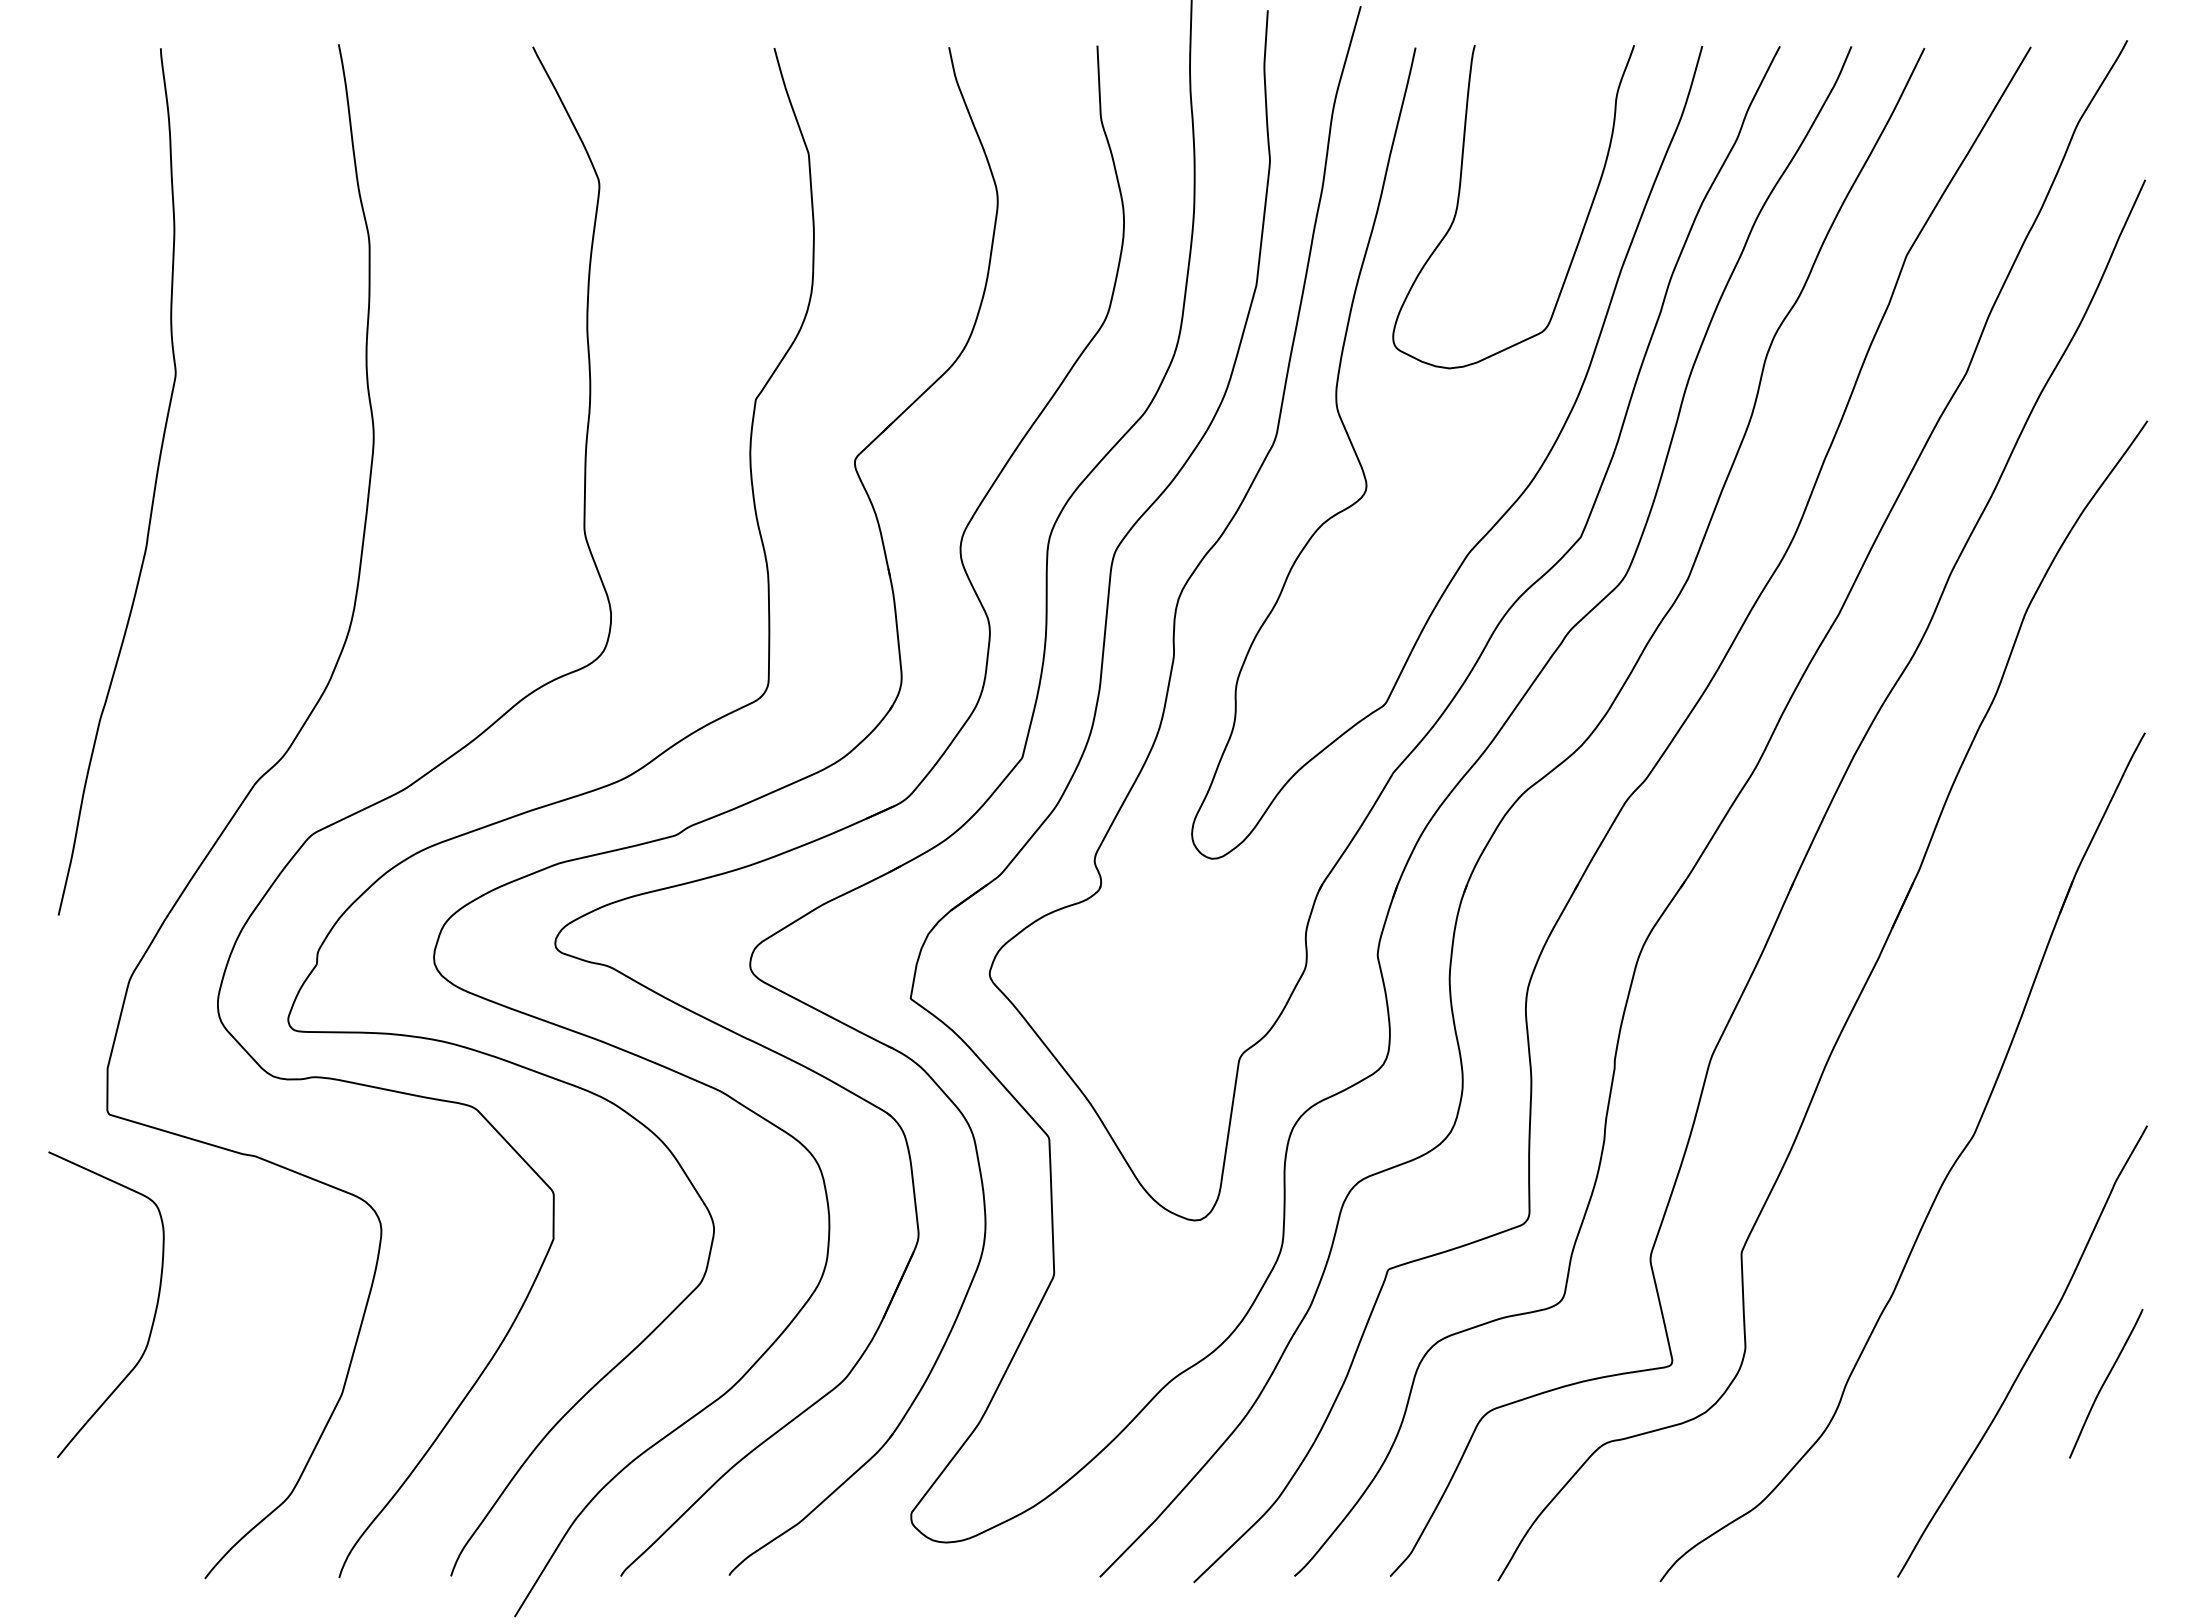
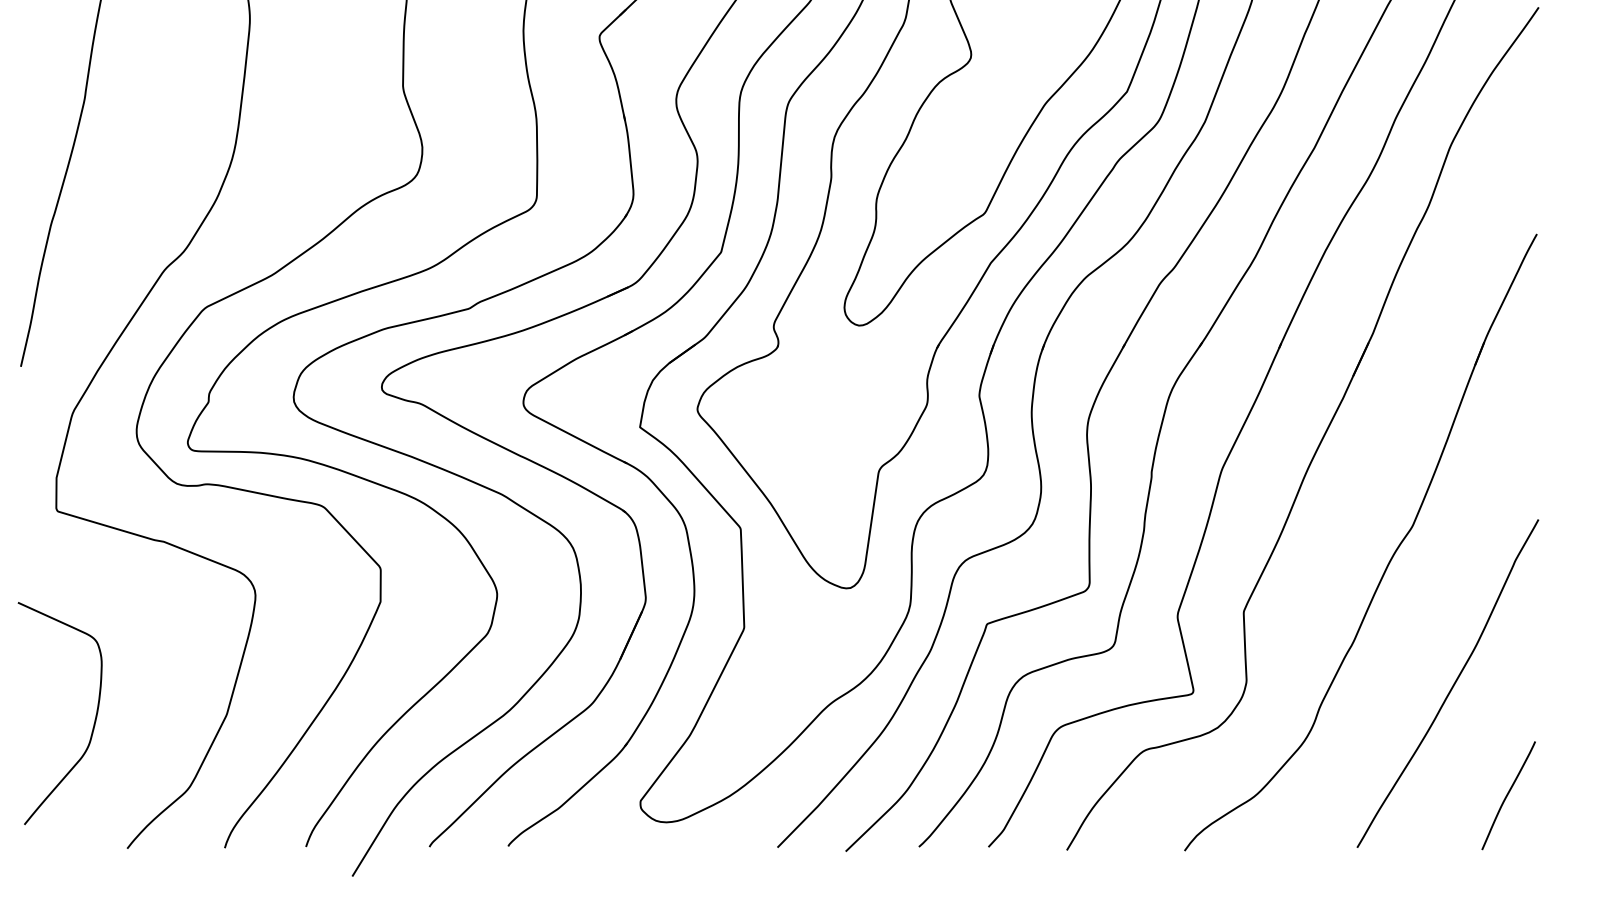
curve: (153, 1316) -> (94, 722), moved
curve: (2105, 1382) -> (1508, 794), moved

